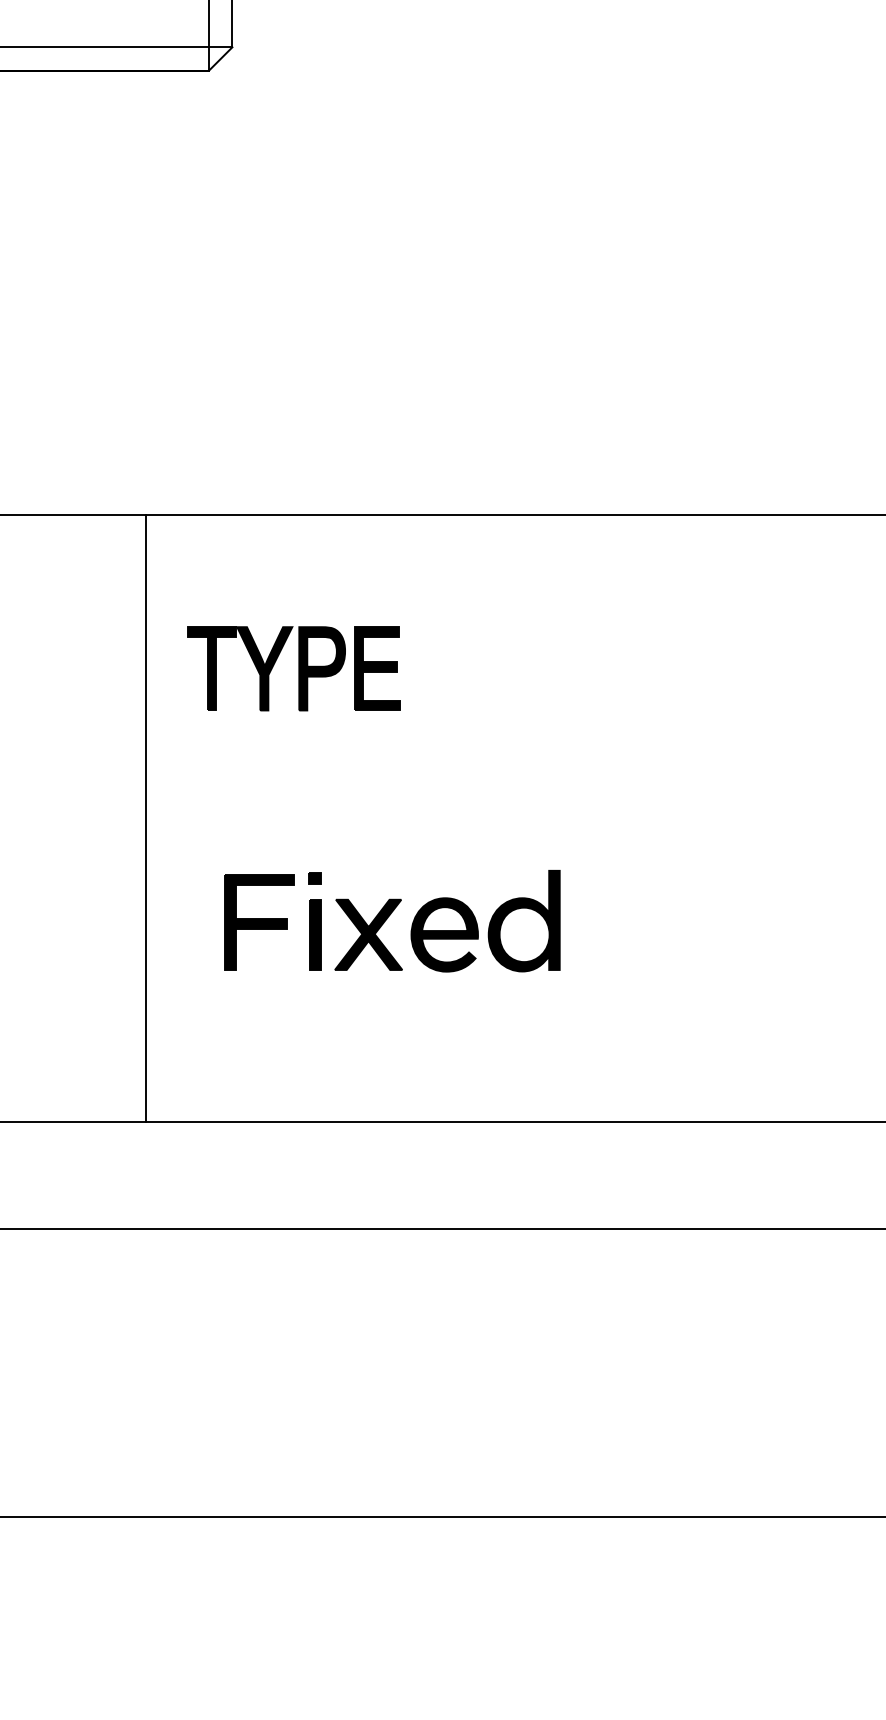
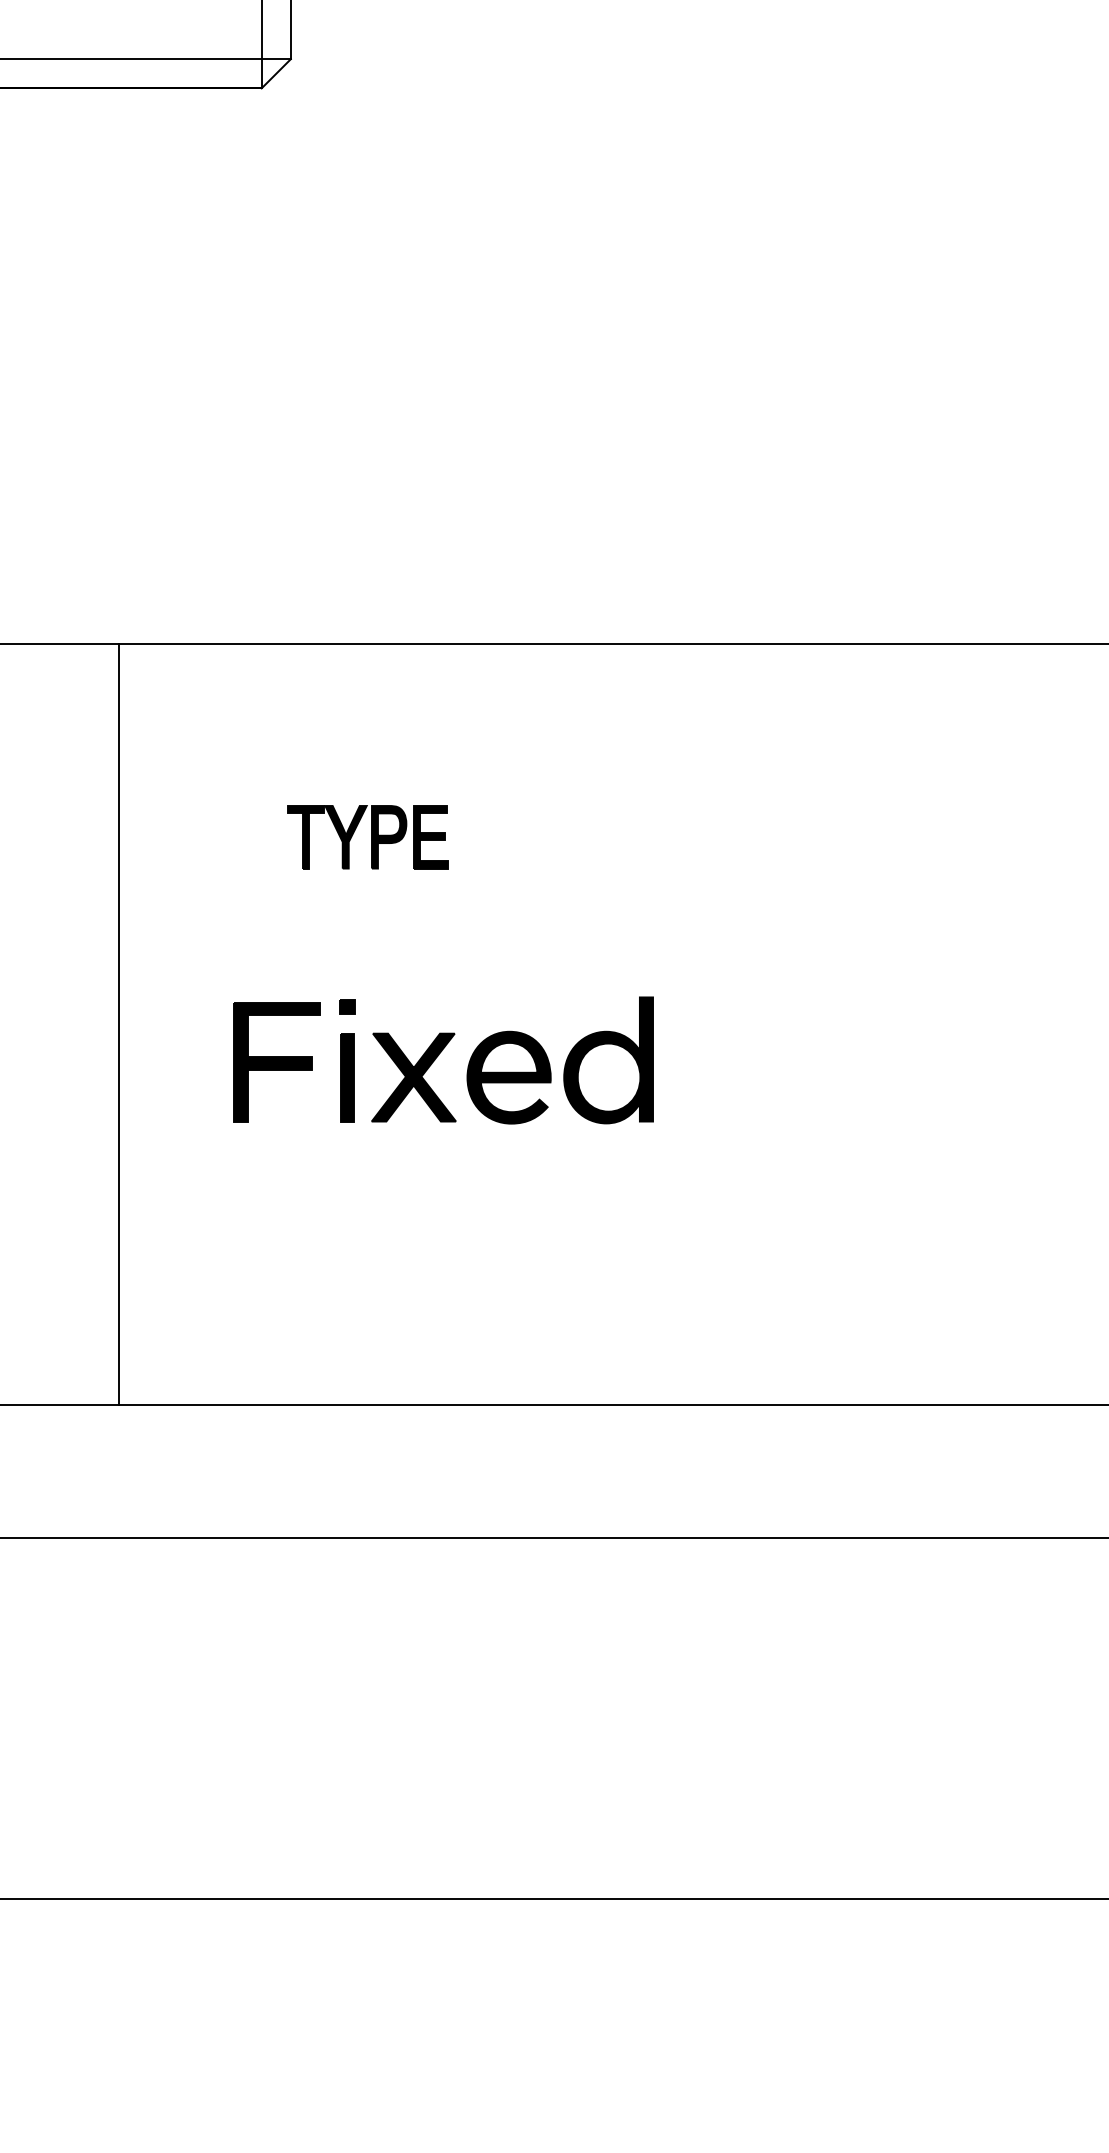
part: (293, 668) -> (367, 836), size x0.6
line: (145, 818) -> (118, 1024), moved
part: (392, 921) -> (443, 1060), moved

